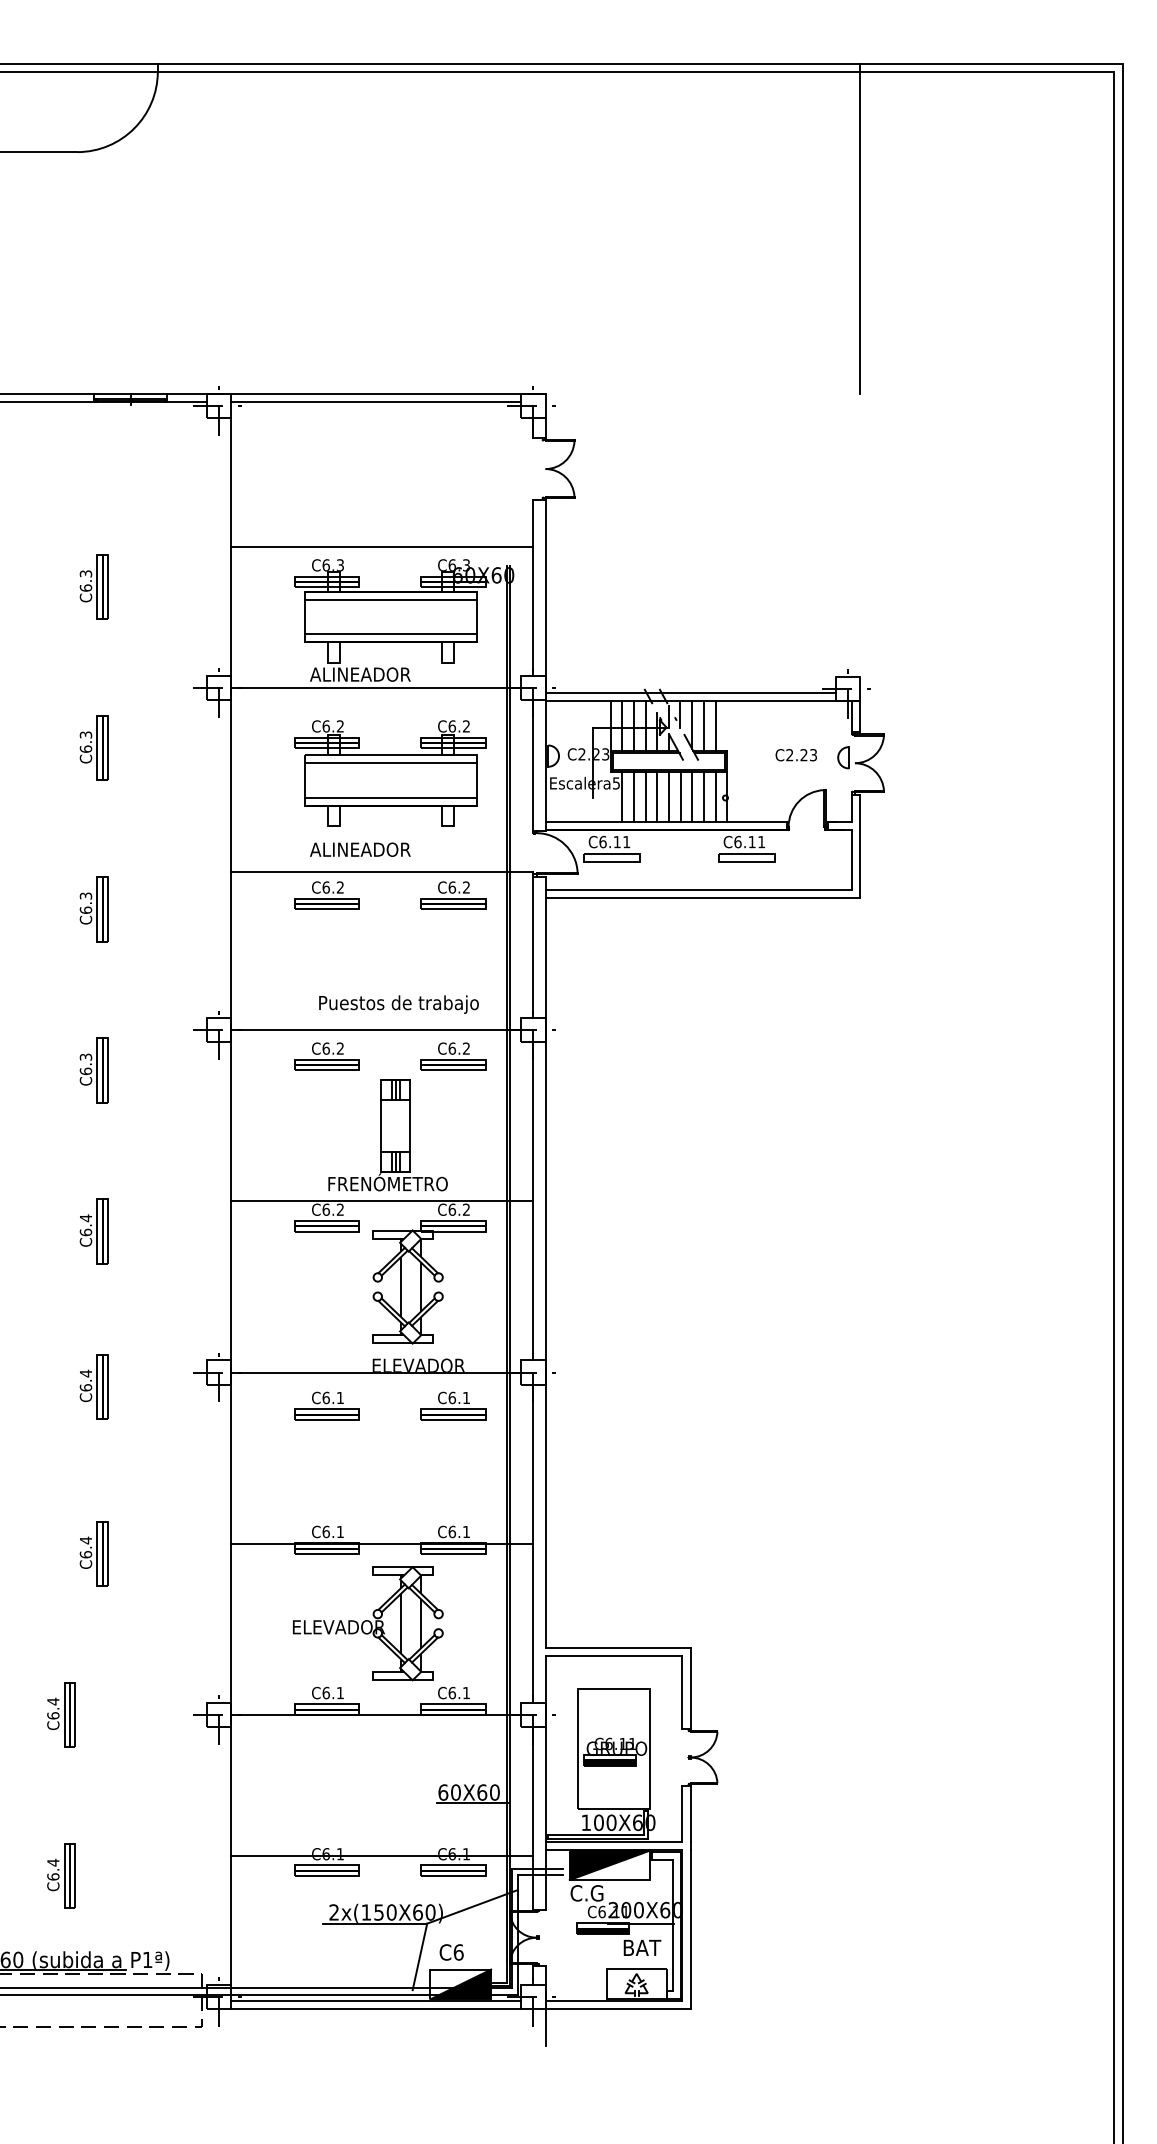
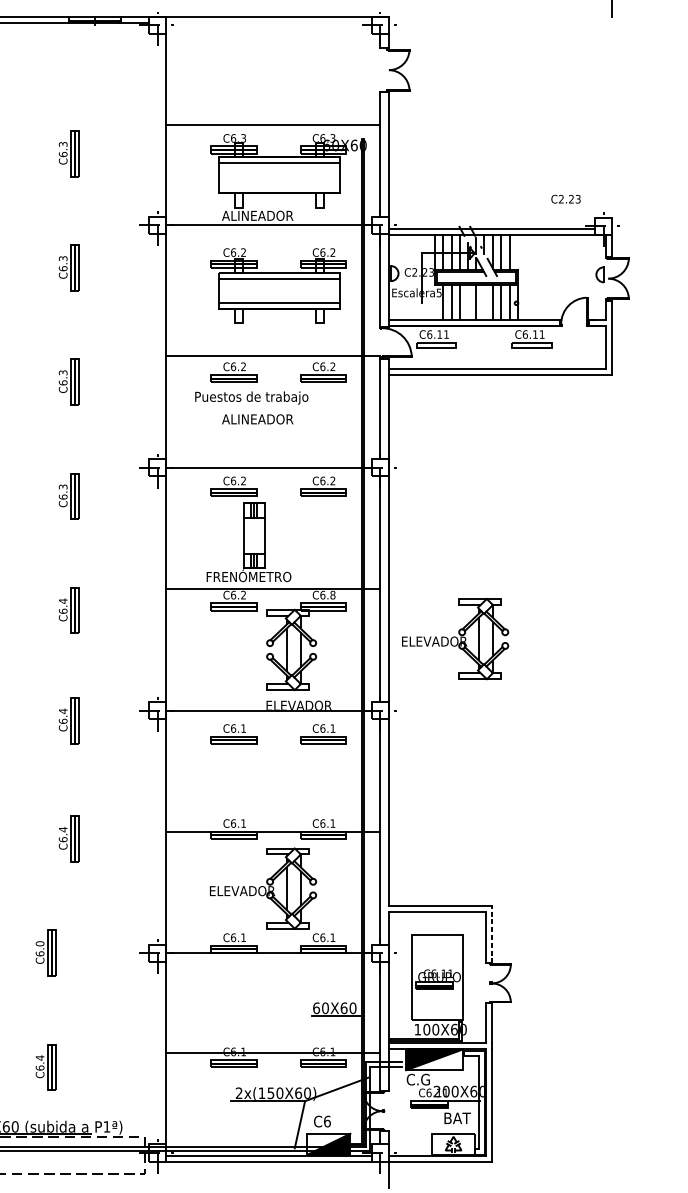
line: (376, 401) -> (269, 22), removed
line: (391, 634) -> (279, 187), removed
text: (795, 755) -> (565, 199), moved
line: (657, 796) -> (468, 302), removed
line: (680, 796) -> (484, 302), removed
text: (360, 849) -> (257, 419), moved
text: (398, 1004) -> (251, 397), moved
part: (387, 1135) -> (248, 542), moved
text: (466, 1209) -> (332, 594), C6.2 -> C6.8
part: (639, 1271) -> (455, 638), added
line: (690, 1688) -> (491, 934), solid -> dashed
text: (53, 1701) -> (40, 943), C6.4 -> C6.0

